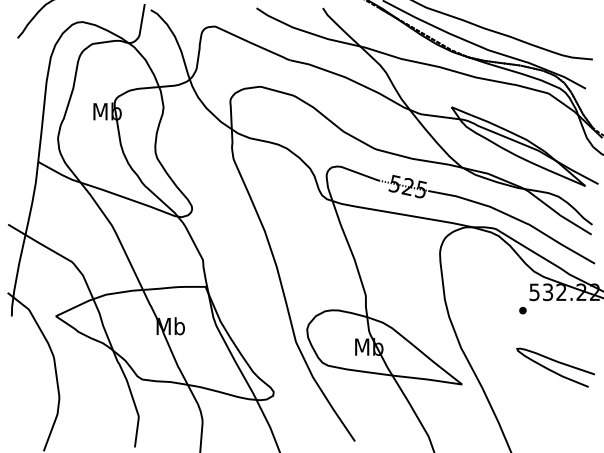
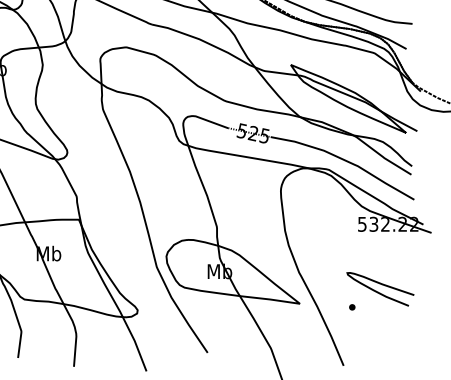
part: (522, 310) -> (351, 307), moved

